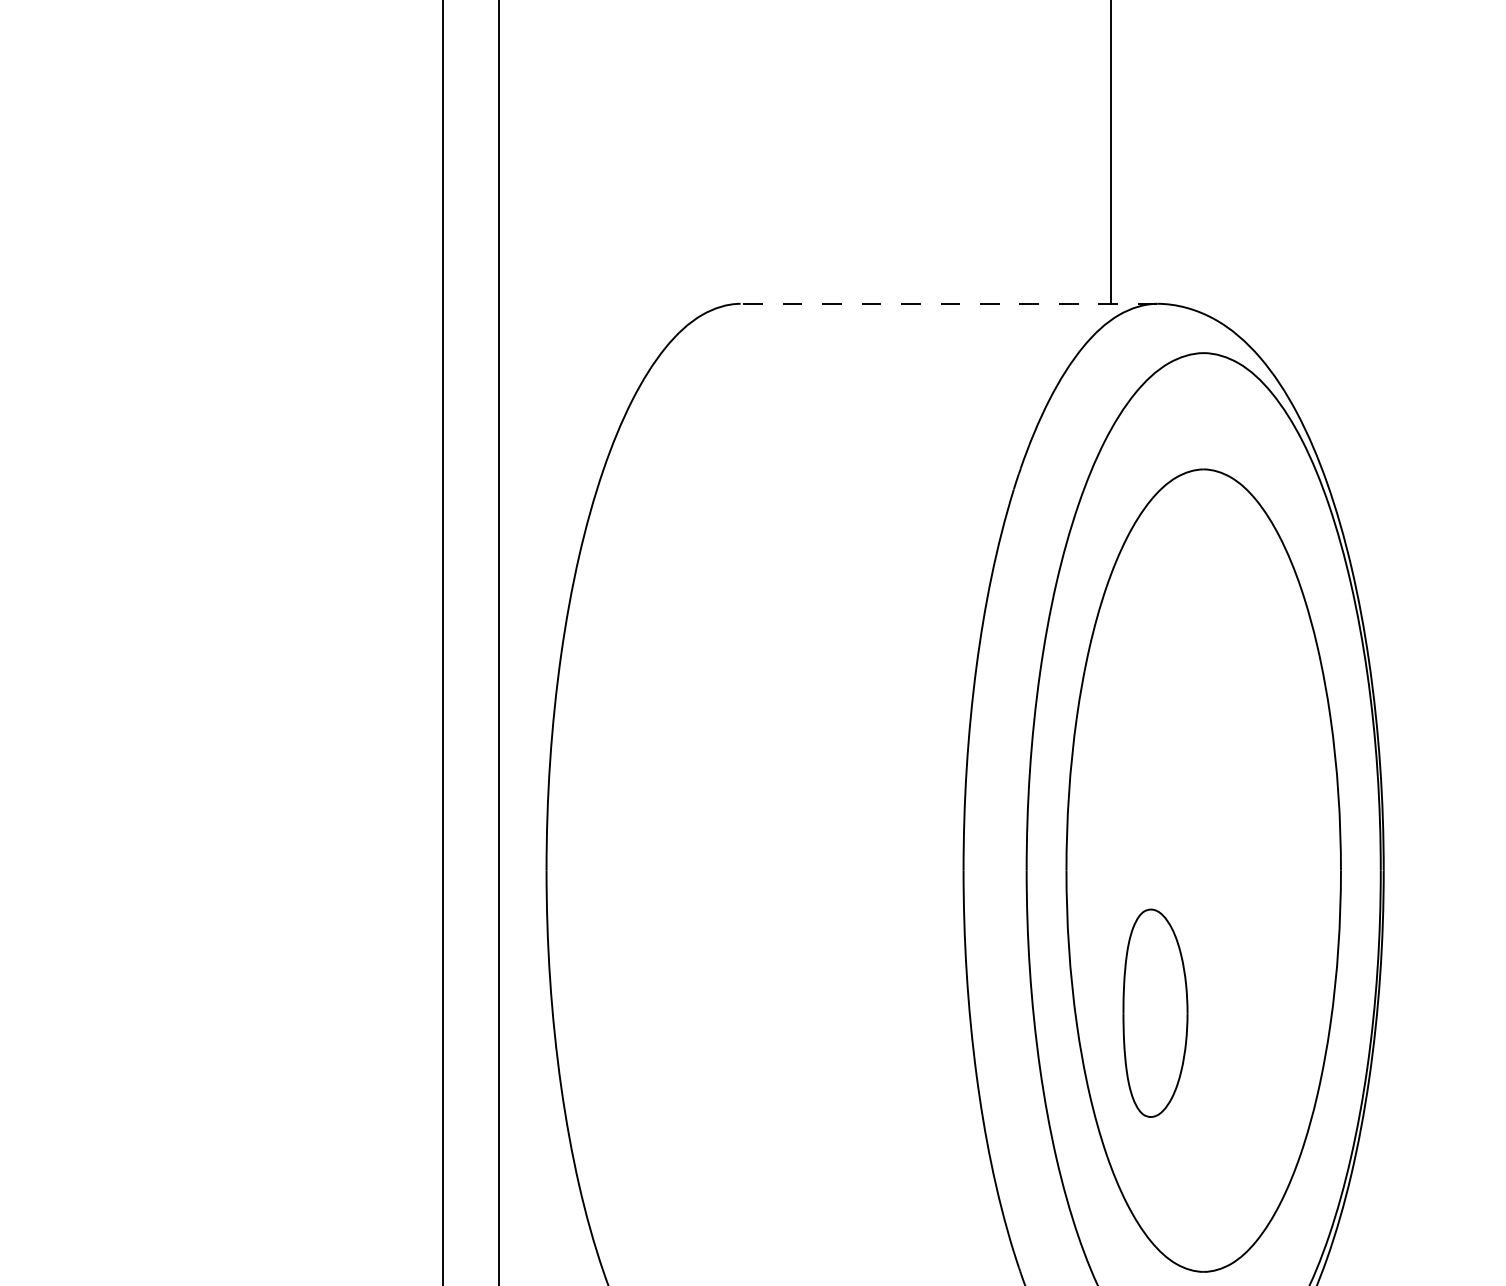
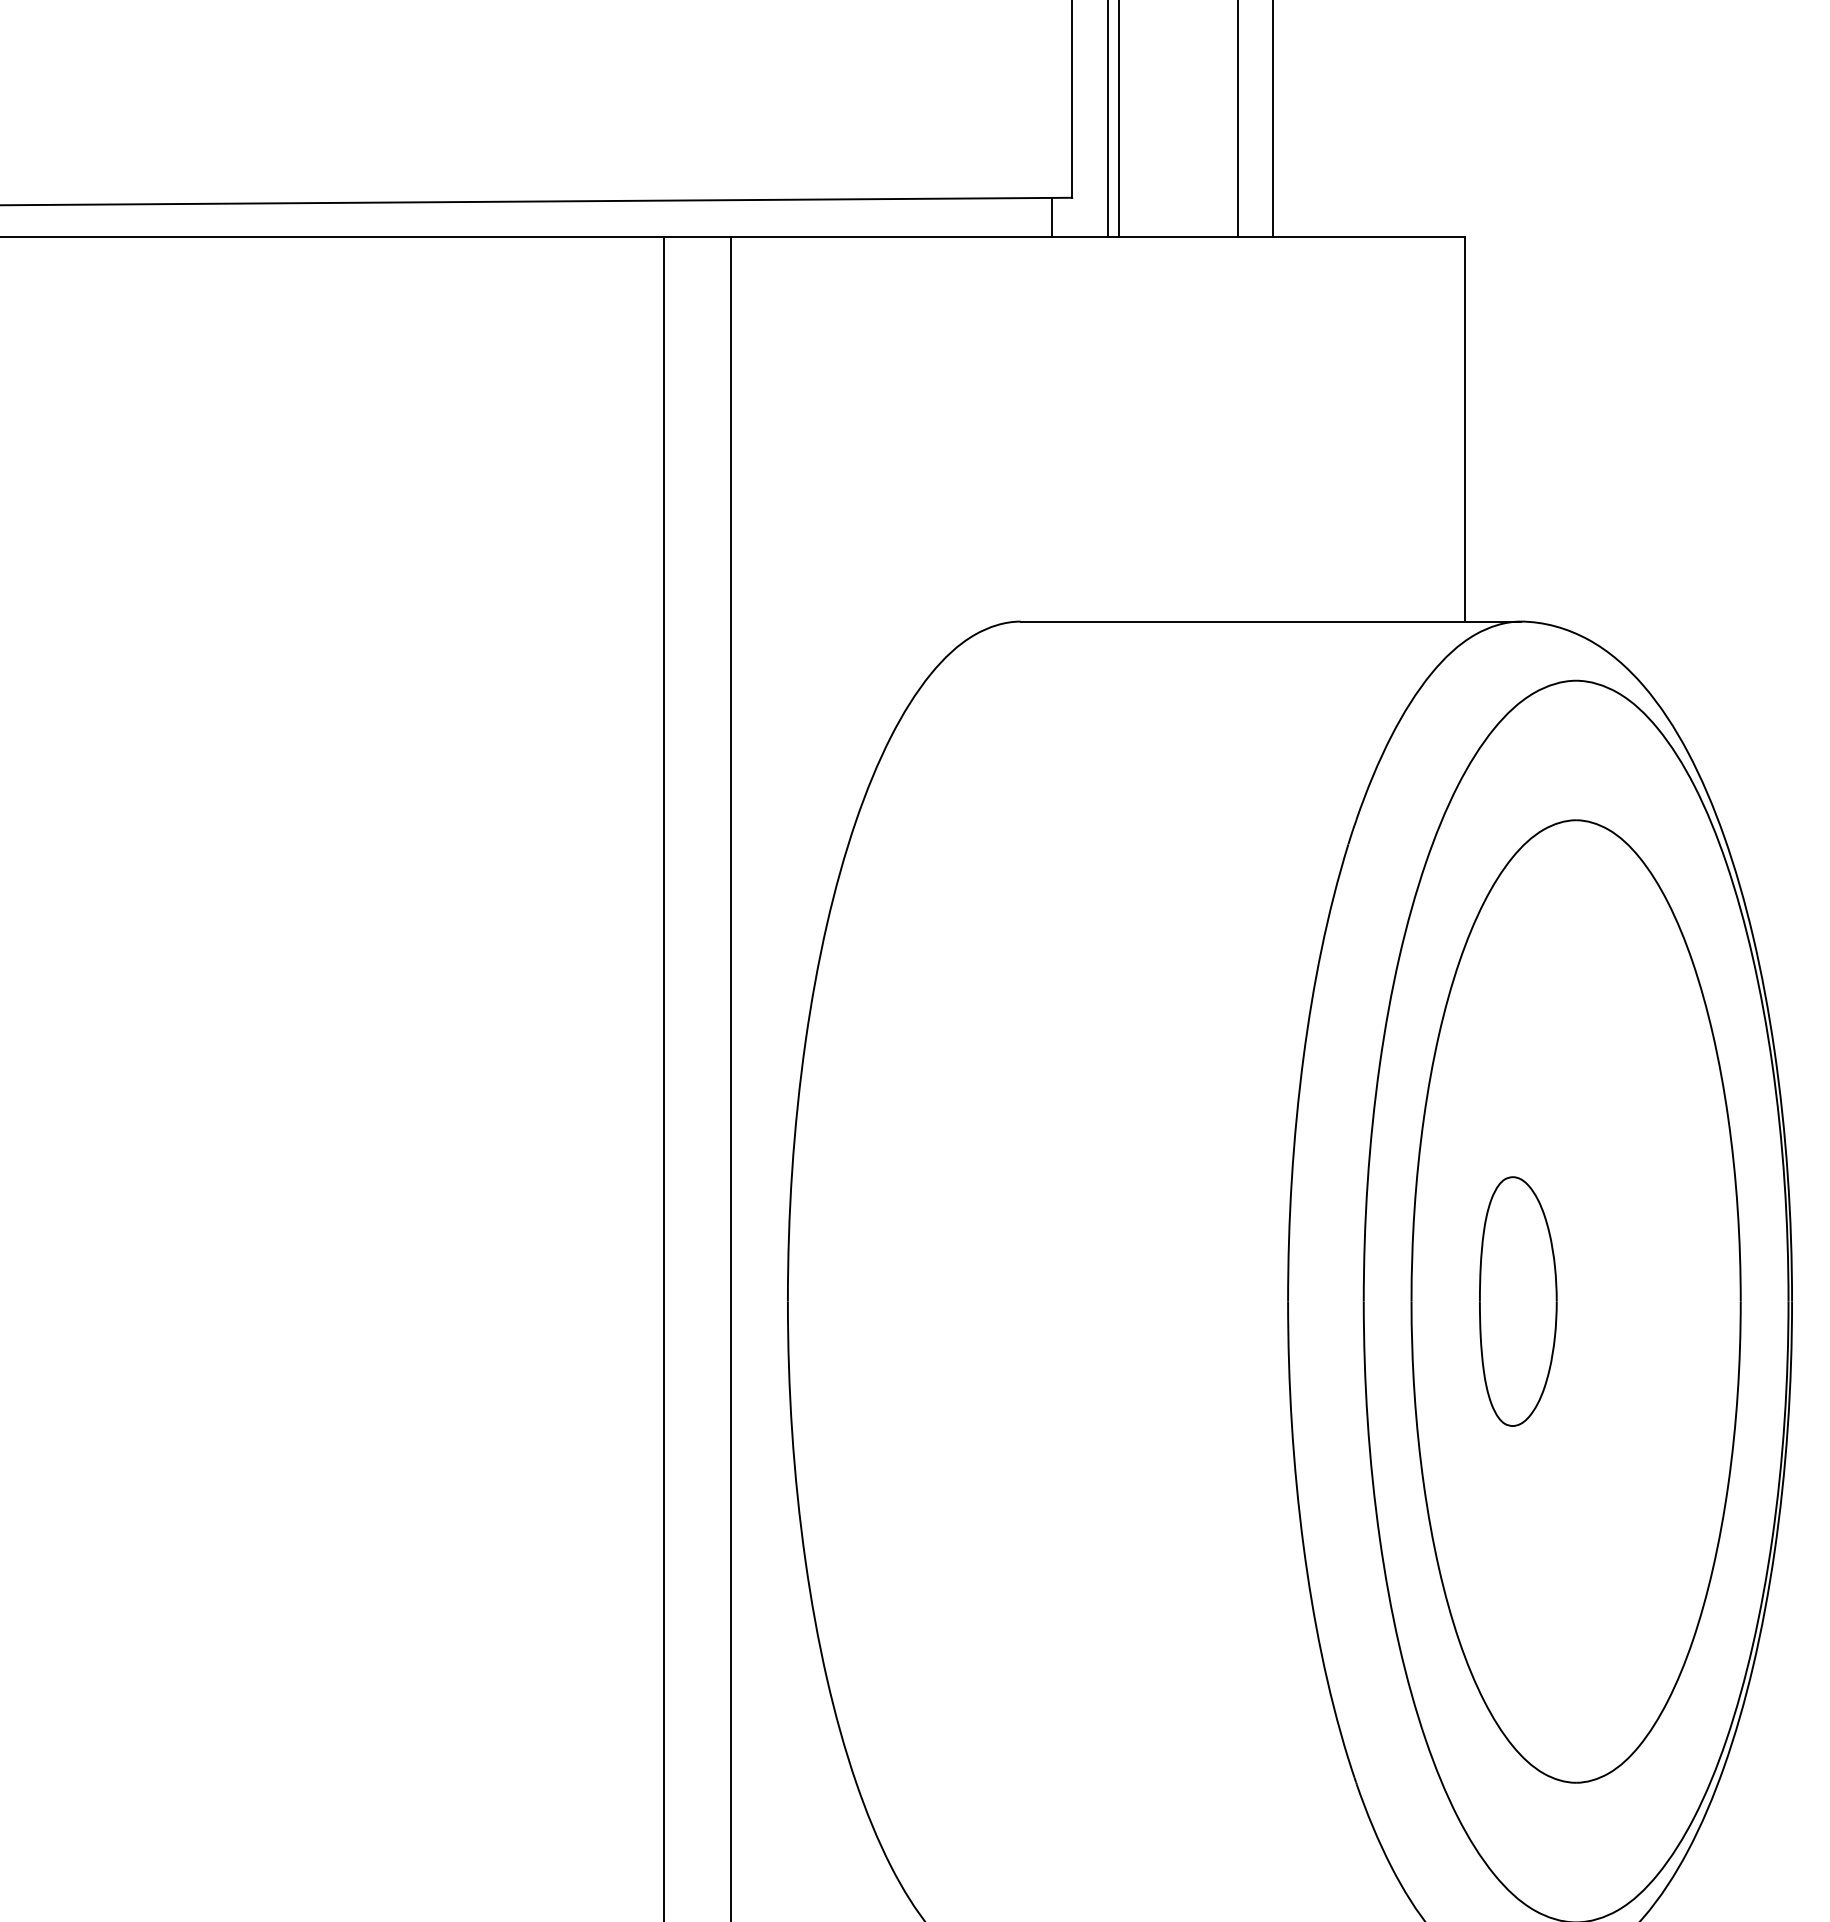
line: (948, 303) -> (1270, 621), dashed -> solid
part: (1155, 1013) -> (1518, 1301), moved

